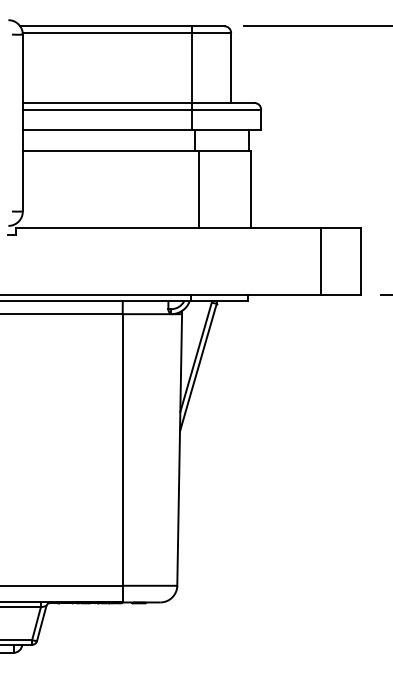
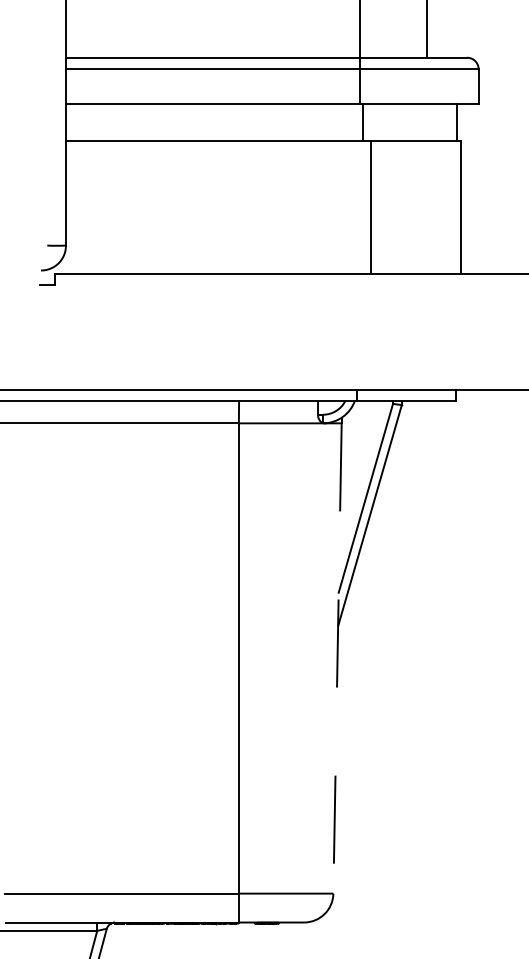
line: (179, 449) -> (337, 657), solid -> dashed

